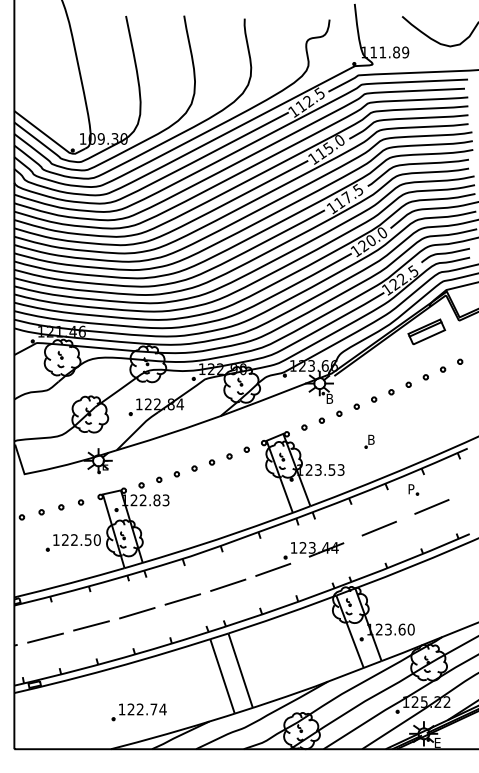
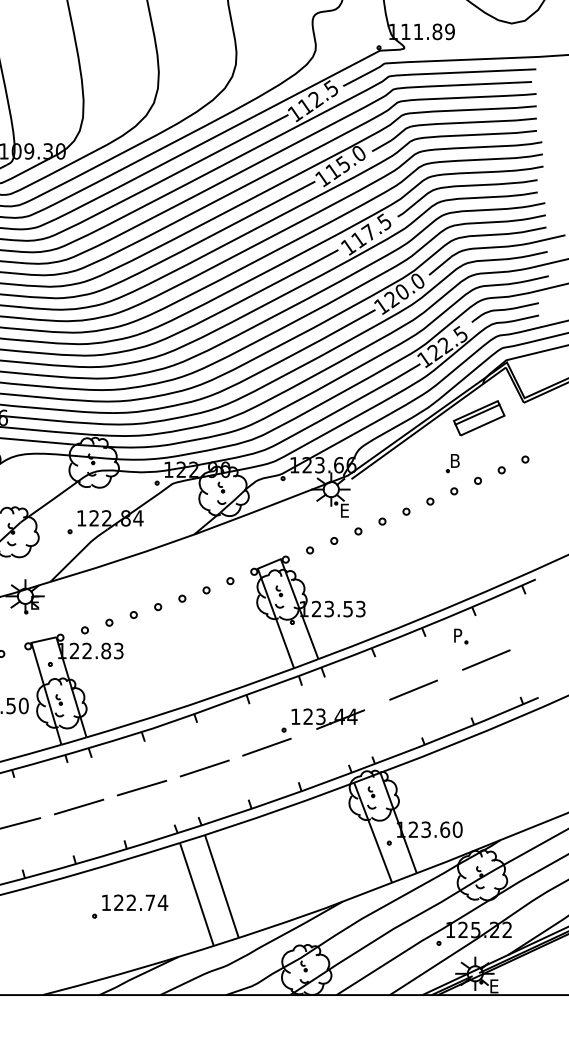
text: (332, 398) -> (348, 510), B -> E
part: (369, 441) -> (452, 463), moved
part: (138, 712) -> (129, 906), moved

